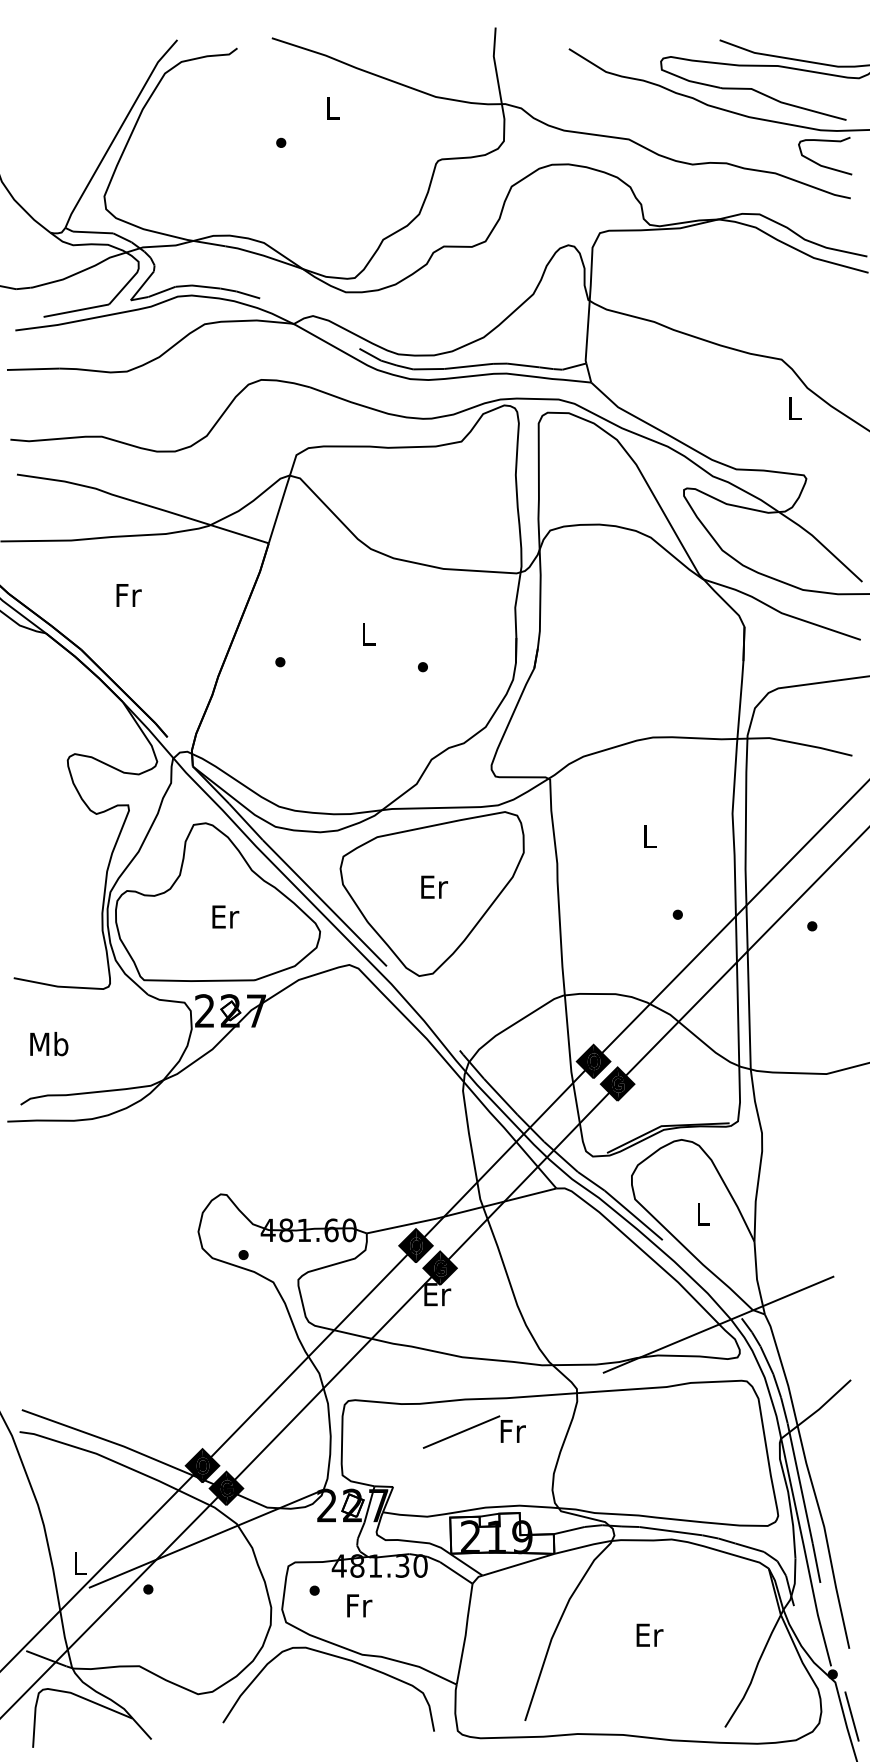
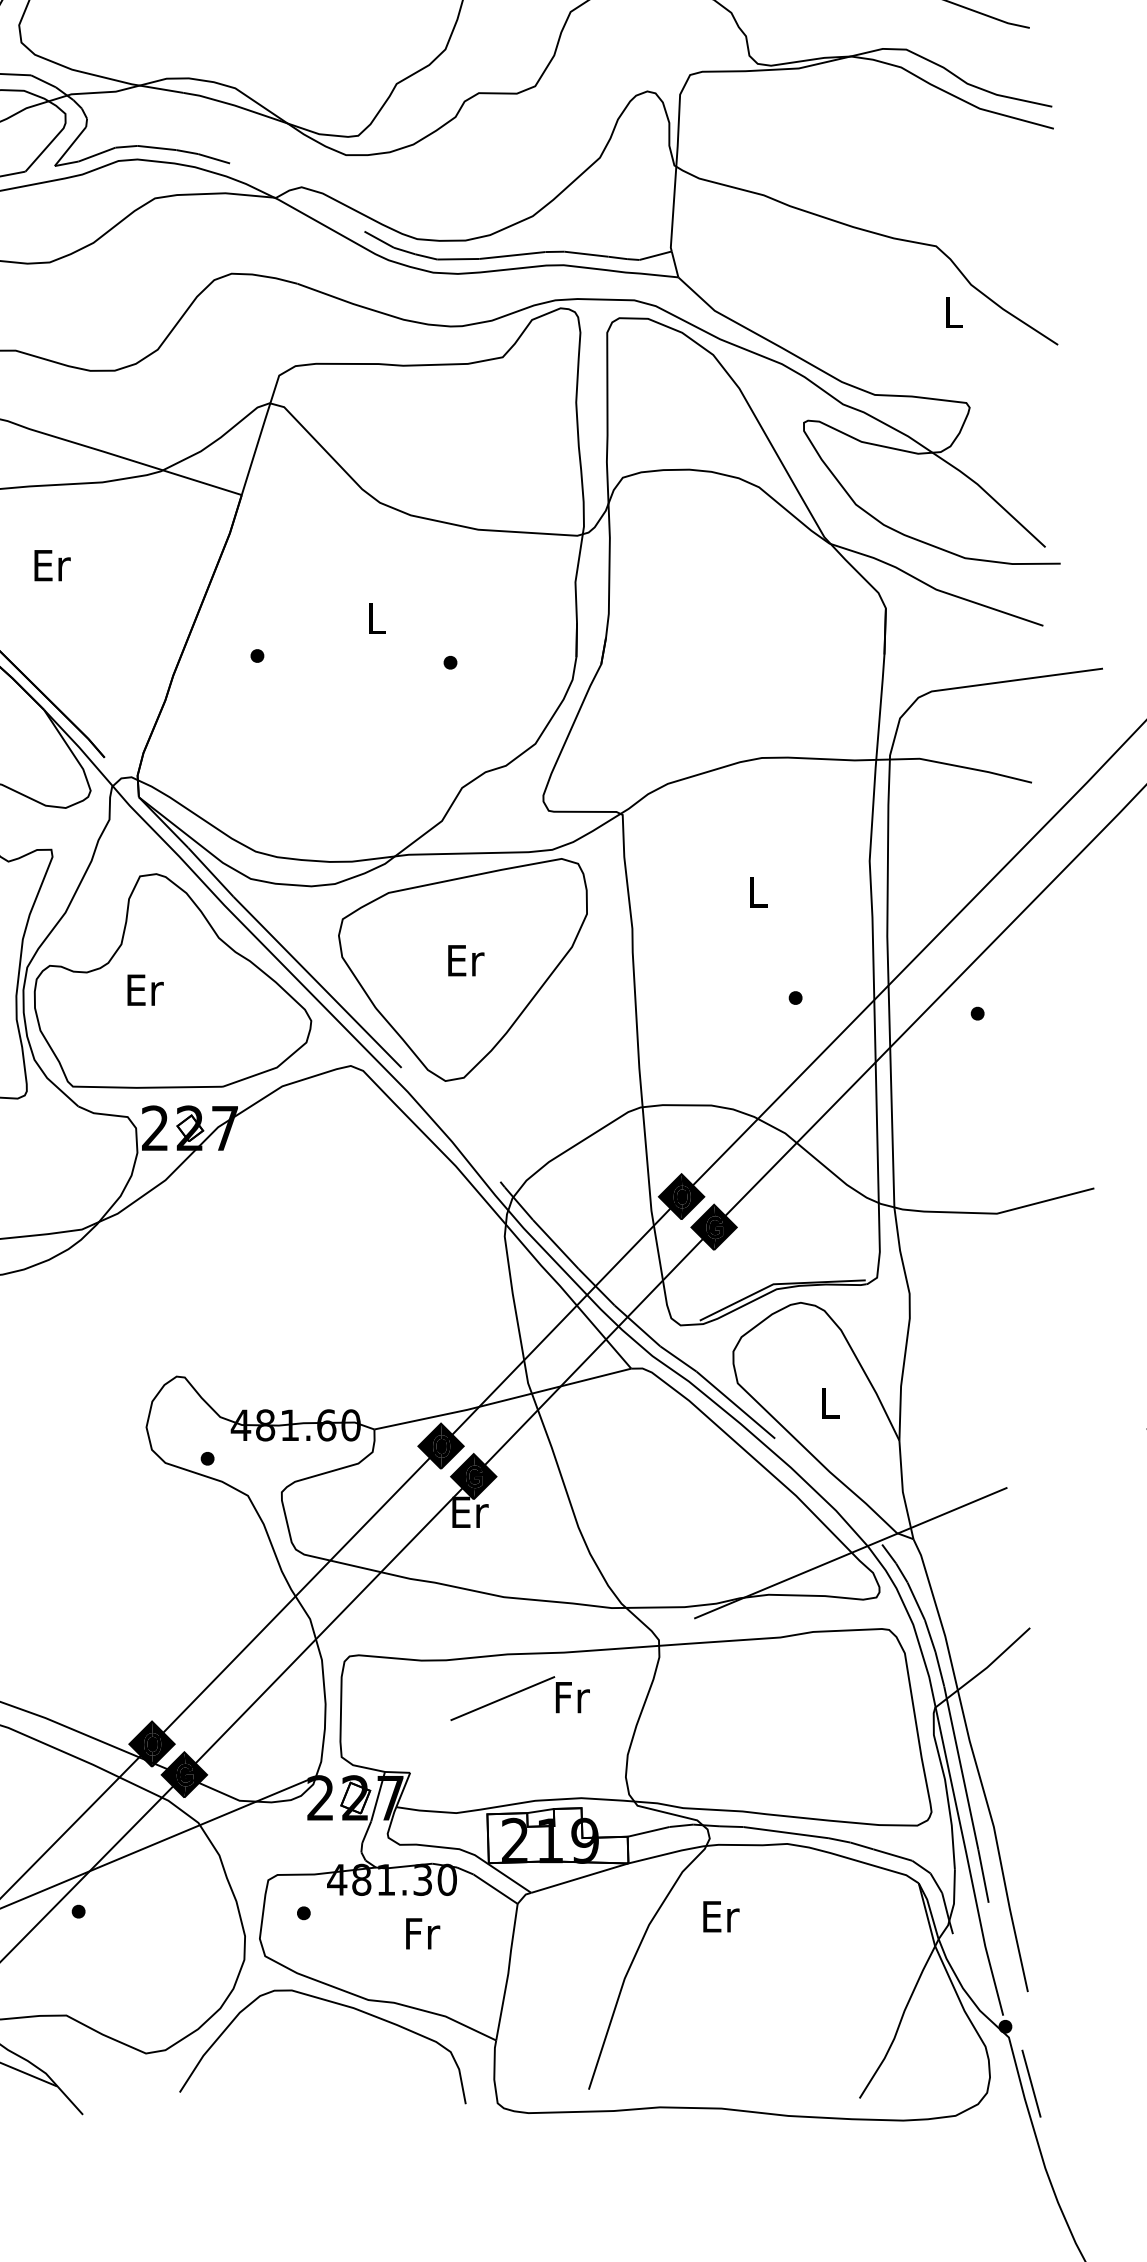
text: (128, 595) -> (51, 565), Fr -> Er
text: (225, 916) -> (145, 989), moved
text: (359, 1605) -> (422, 1933), moved
text: (649, 1634) -> (720, 1915), moved

